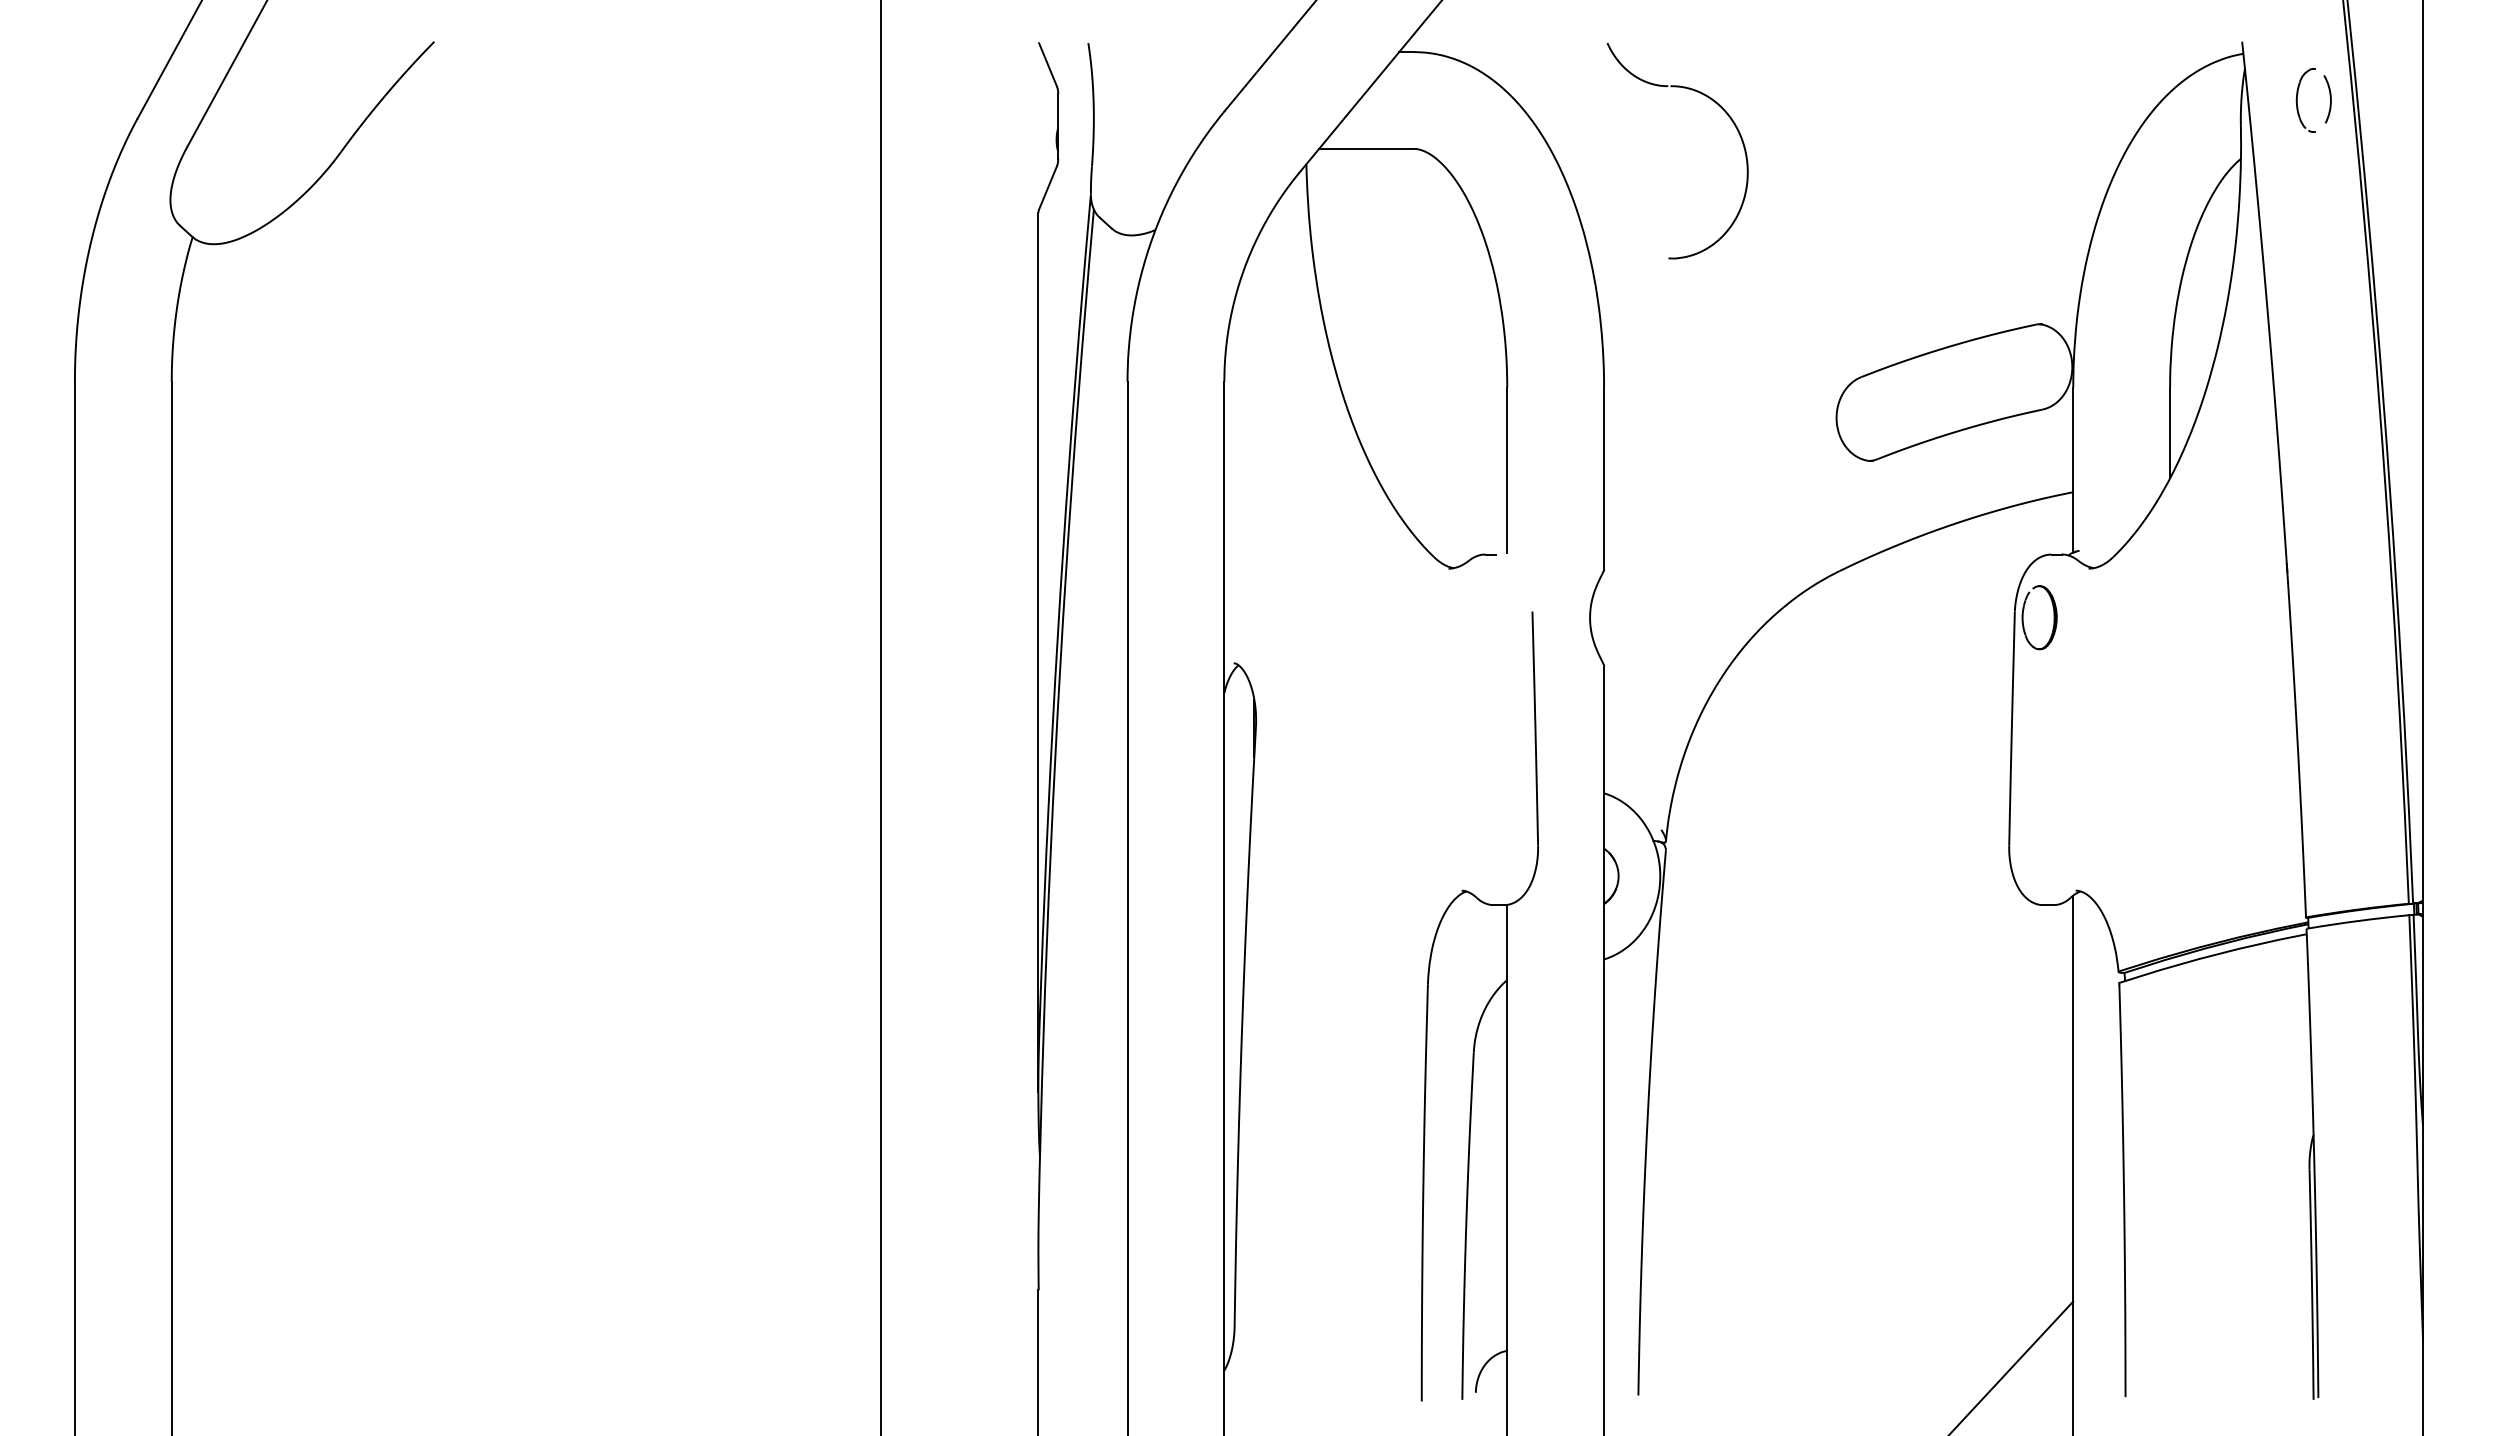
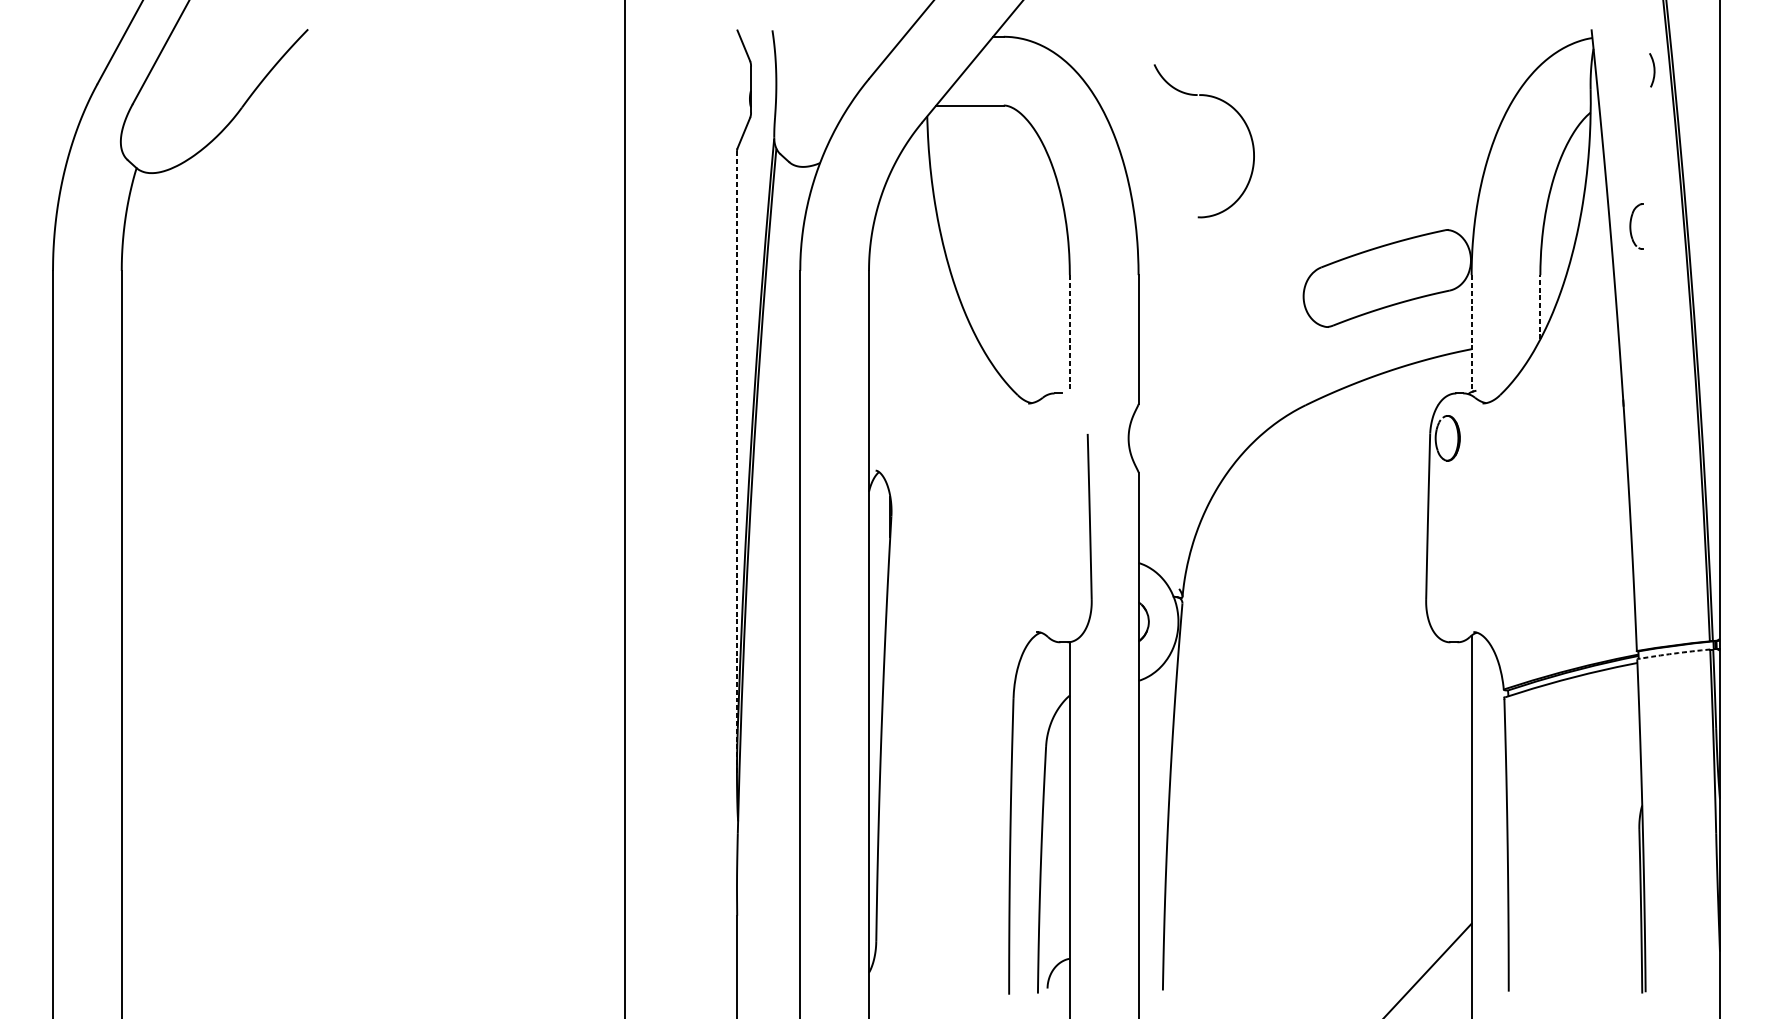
part: (2297, 100) -> (1630, 226), moved
part: (1716, 104) -> (1231, 108), moved
line: (2170, 432) -> (1540, 306), solid -> dashed
line: (1507, 470) -> (1070, 333), solid -> dashed
line: (2073, 470) -> (1471, 333), solid -> dashed
line: (1038, 652) -> (737, 463), solid -> dashed
arc: (2358, 920) -> (1674, 653), solid -> dashed

